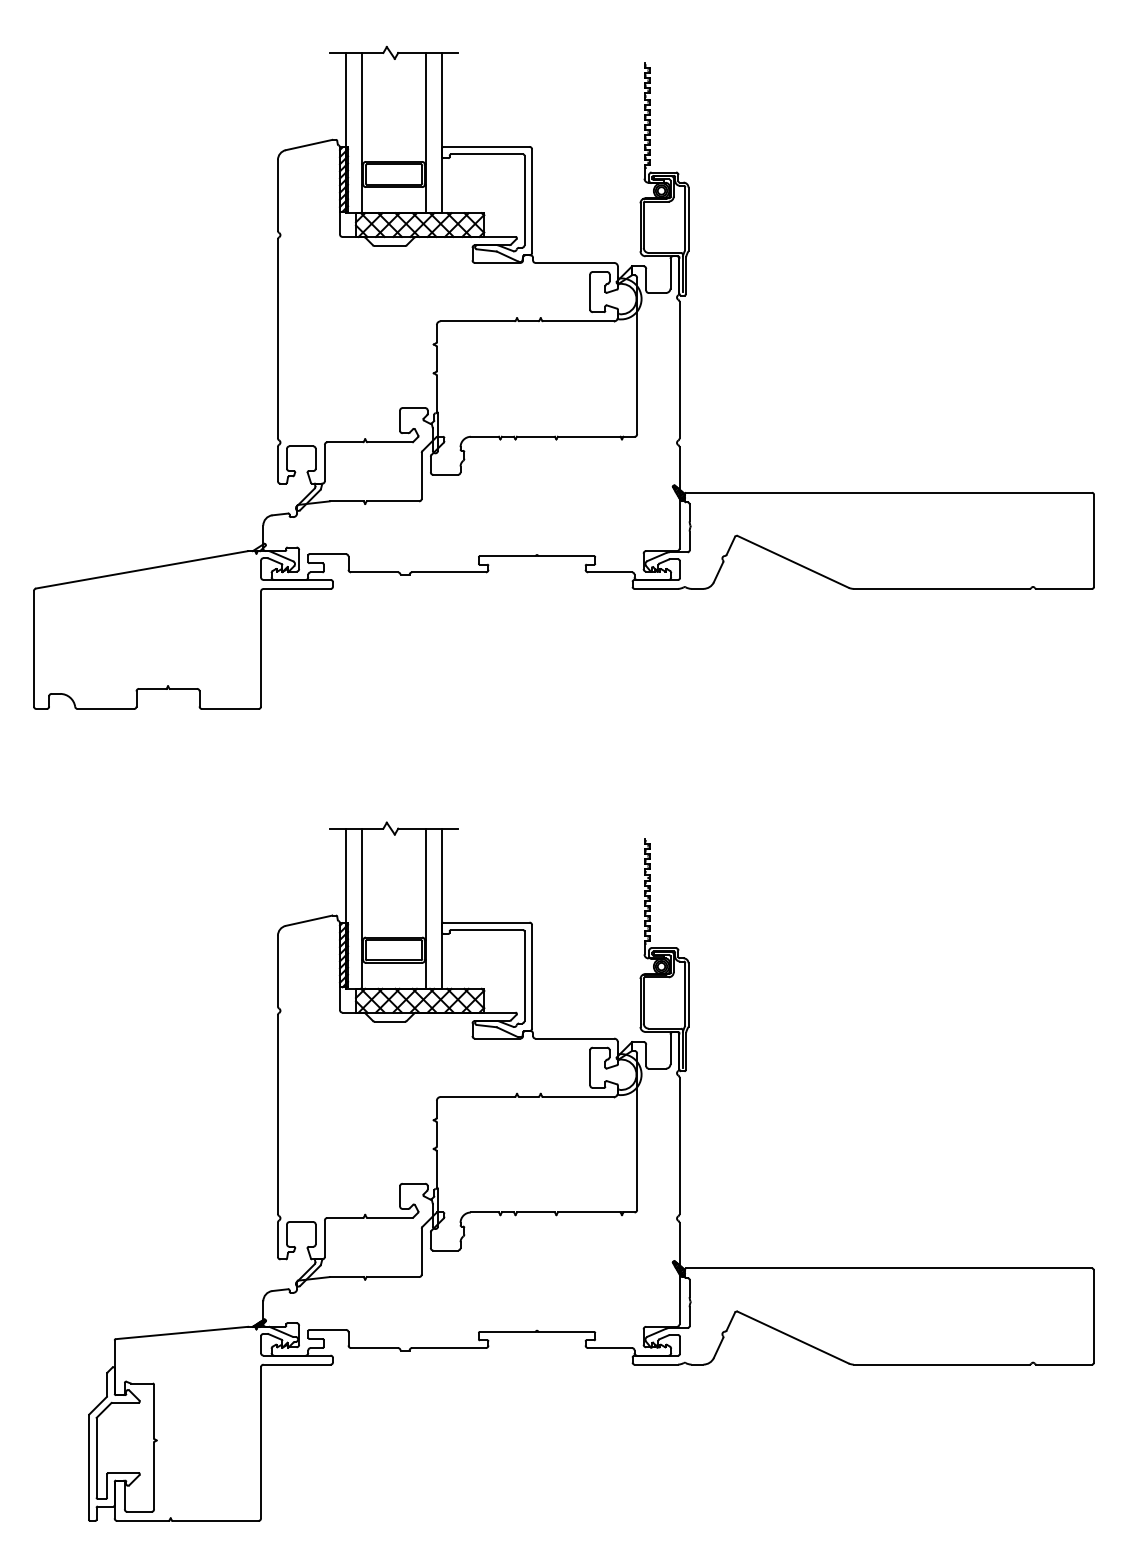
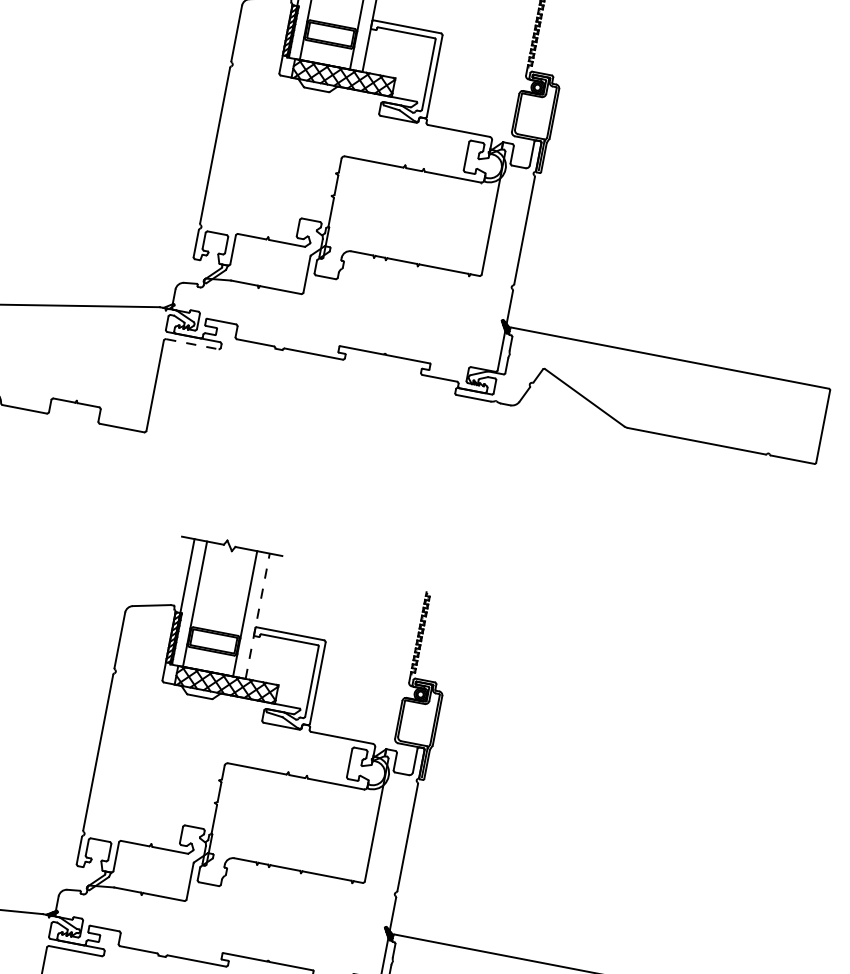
line: (297, 589) -> (192, 344), solid -> dashed
line: (442, 908) -> (258, 616), solid -> dashed

